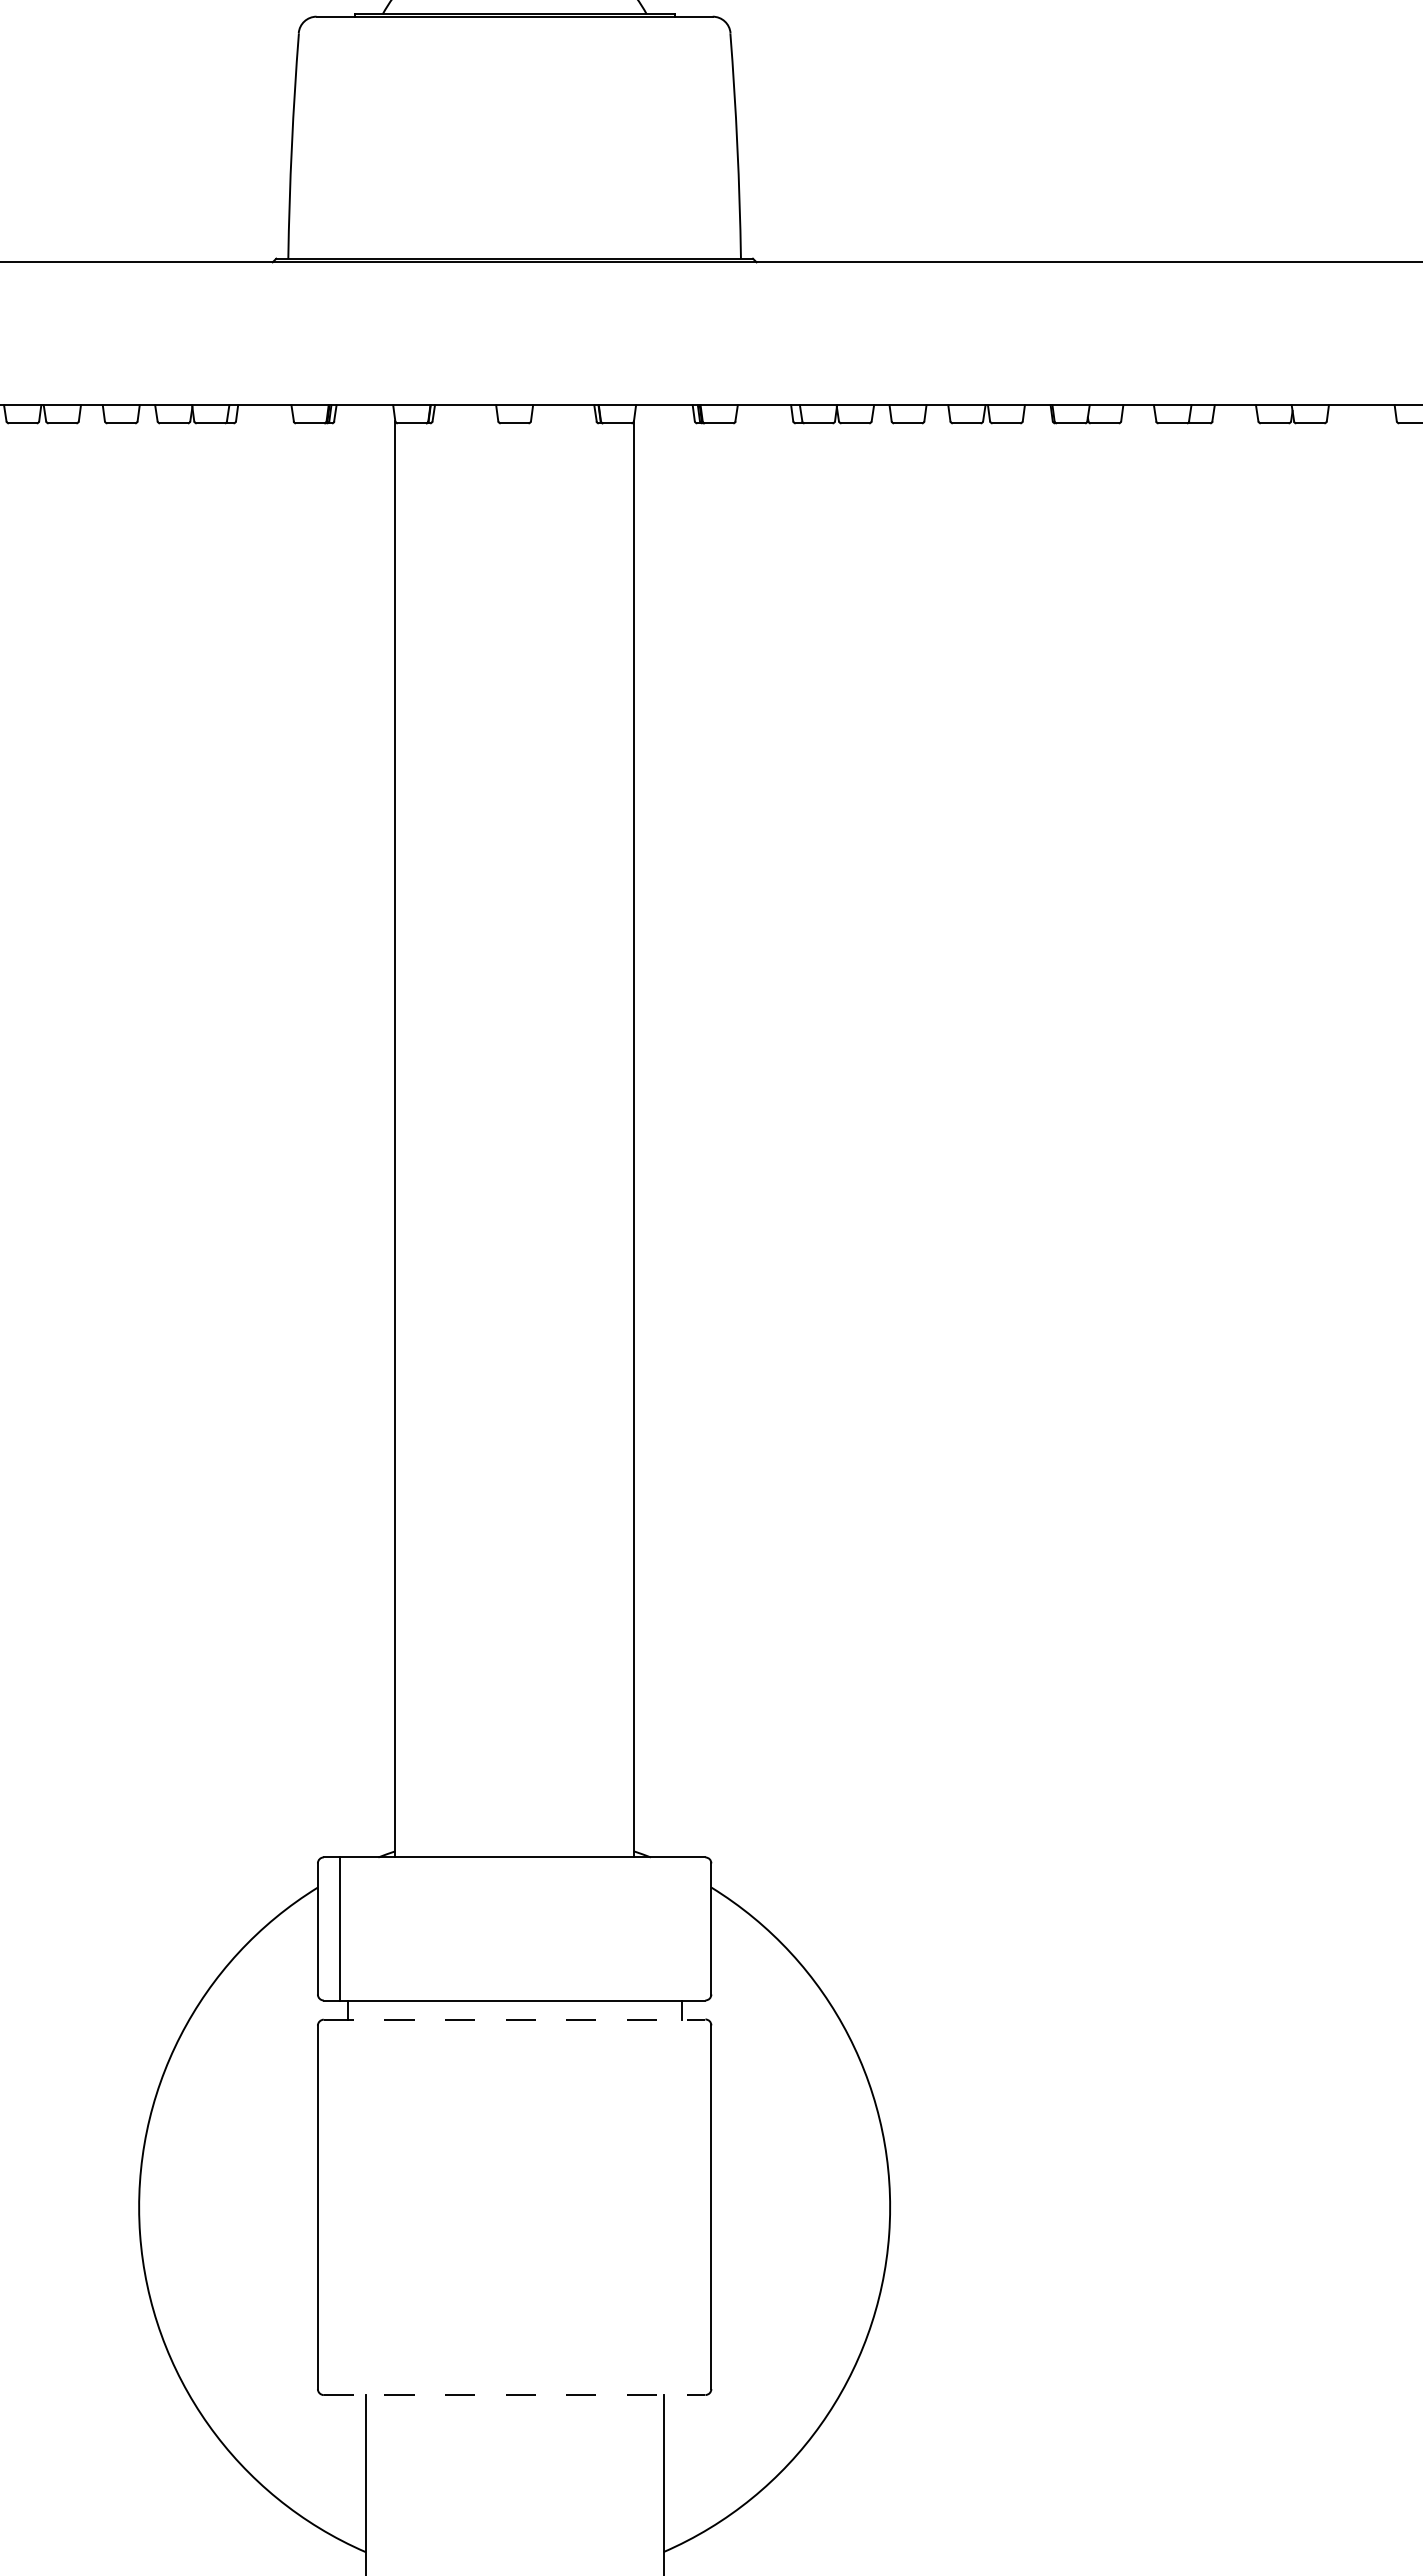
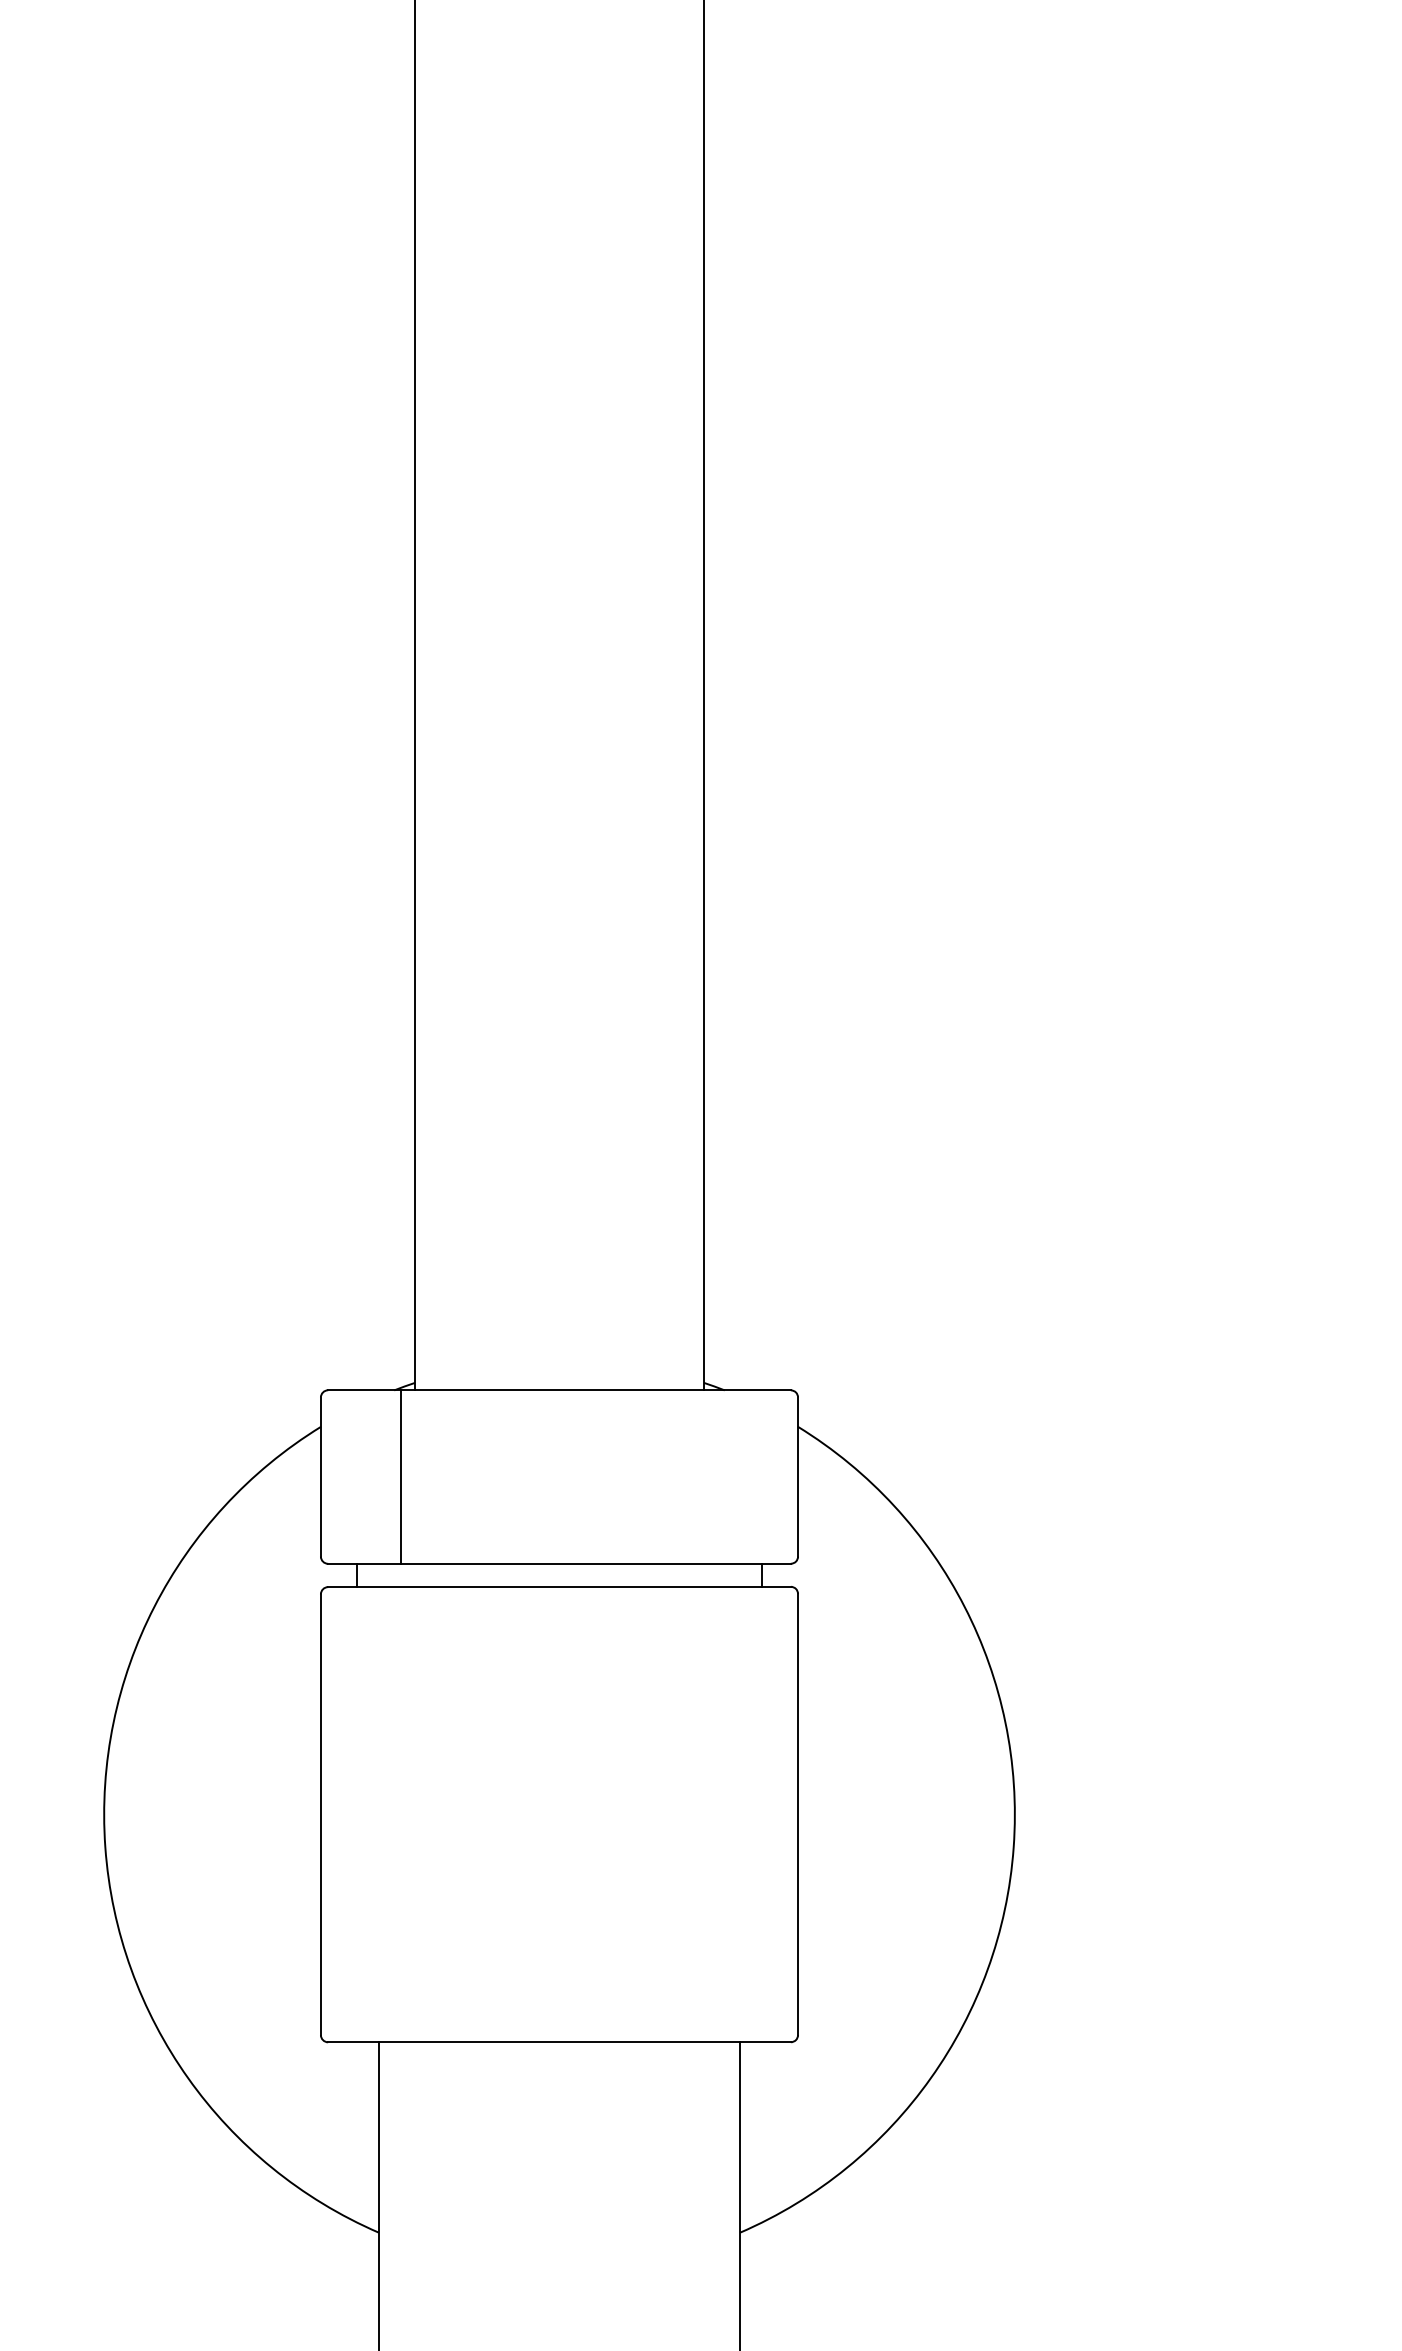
line: (339, 1928) -> (400, 1476), moved
line: (514, 2019) -> (559, 1586), dashed -> solid
line: (514, 2395) -> (559, 2042), dashed -> solid

